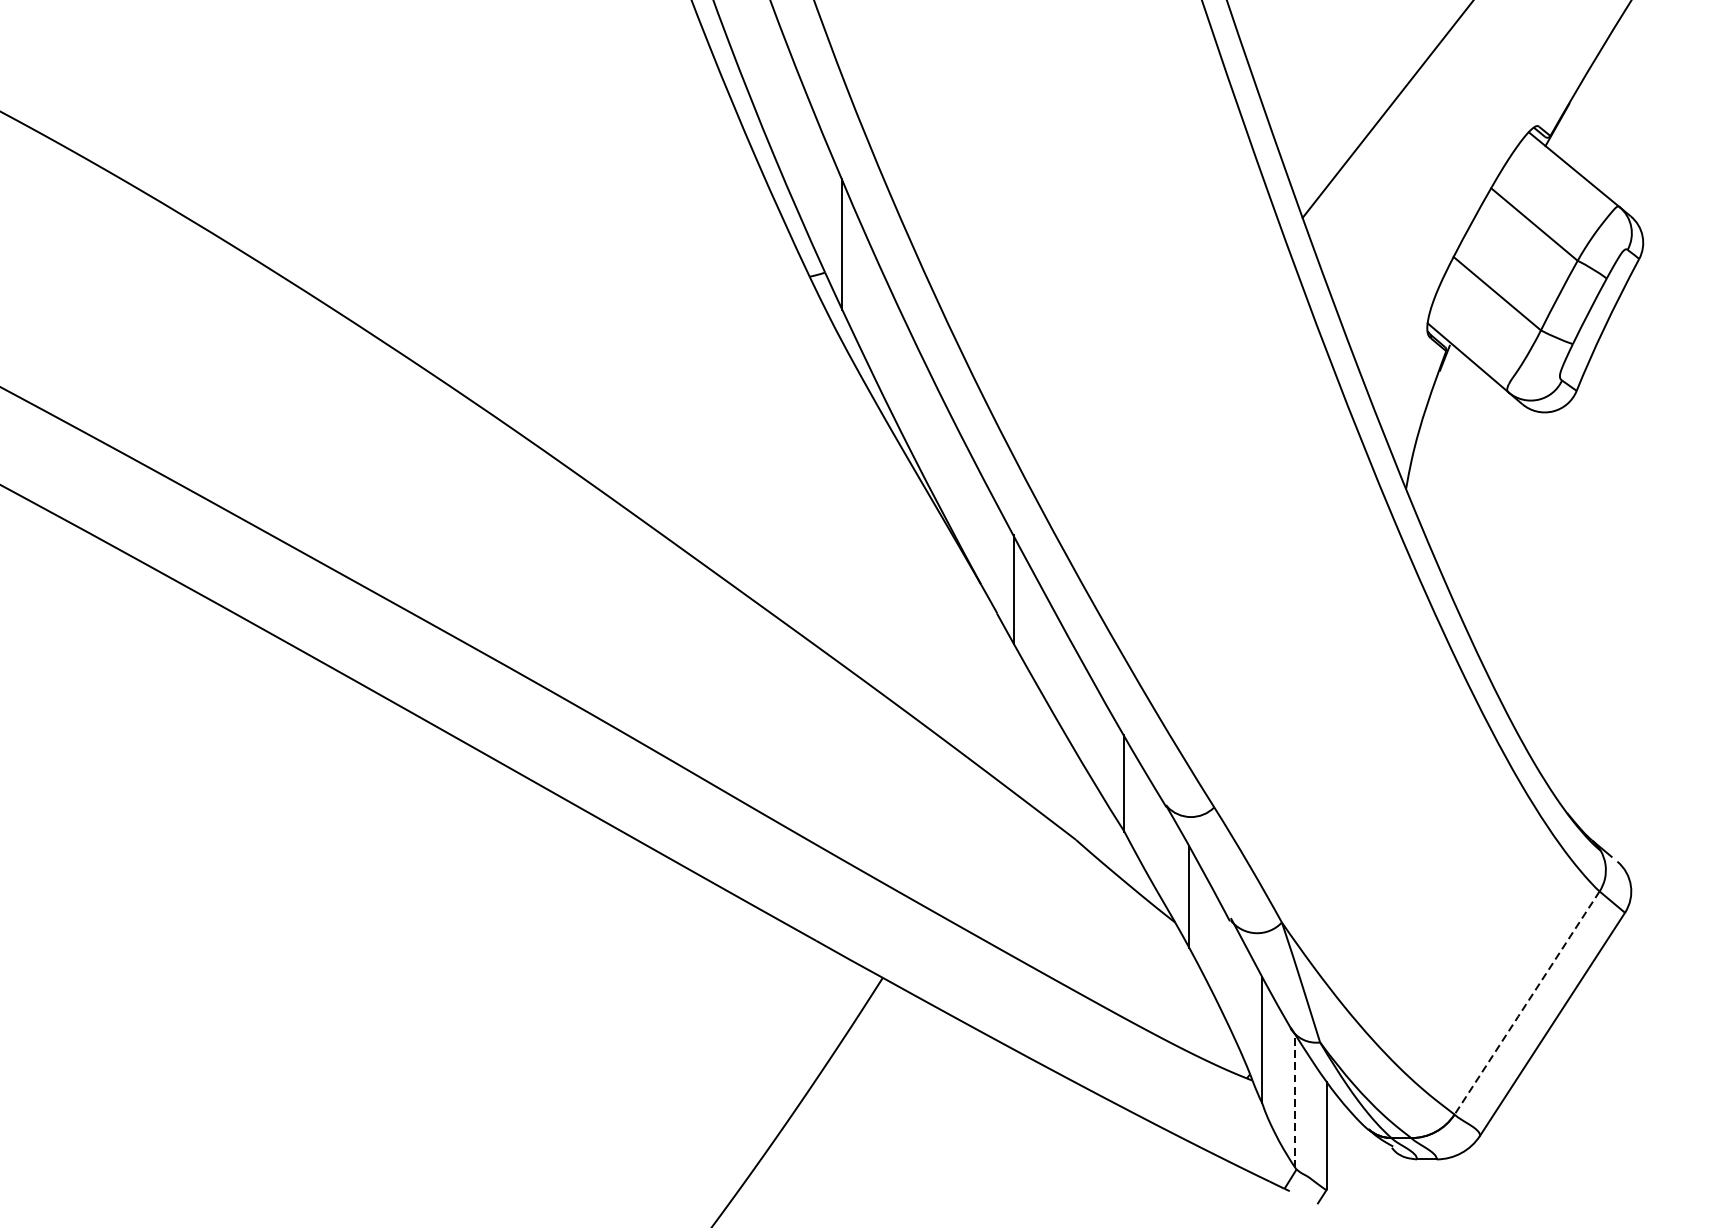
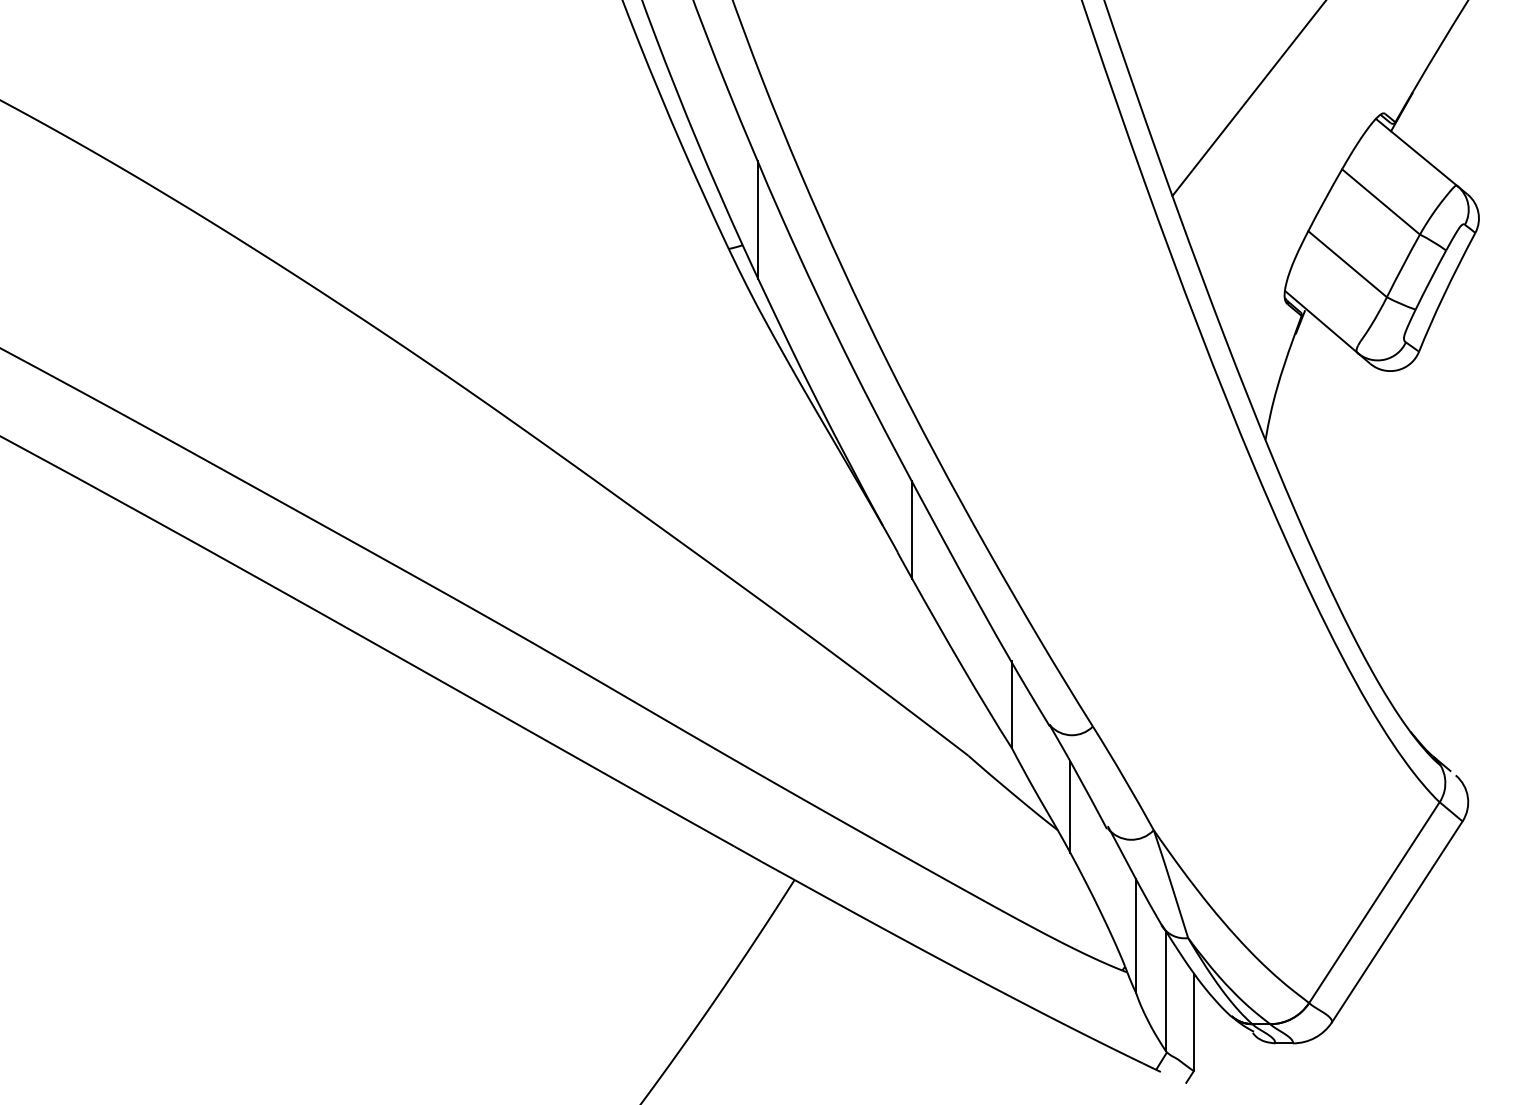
line: (1527, 1003) -> (1374, 903), dashed -> solid
line: (1294, 1100) -> (1165, 990), dashed -> solid

